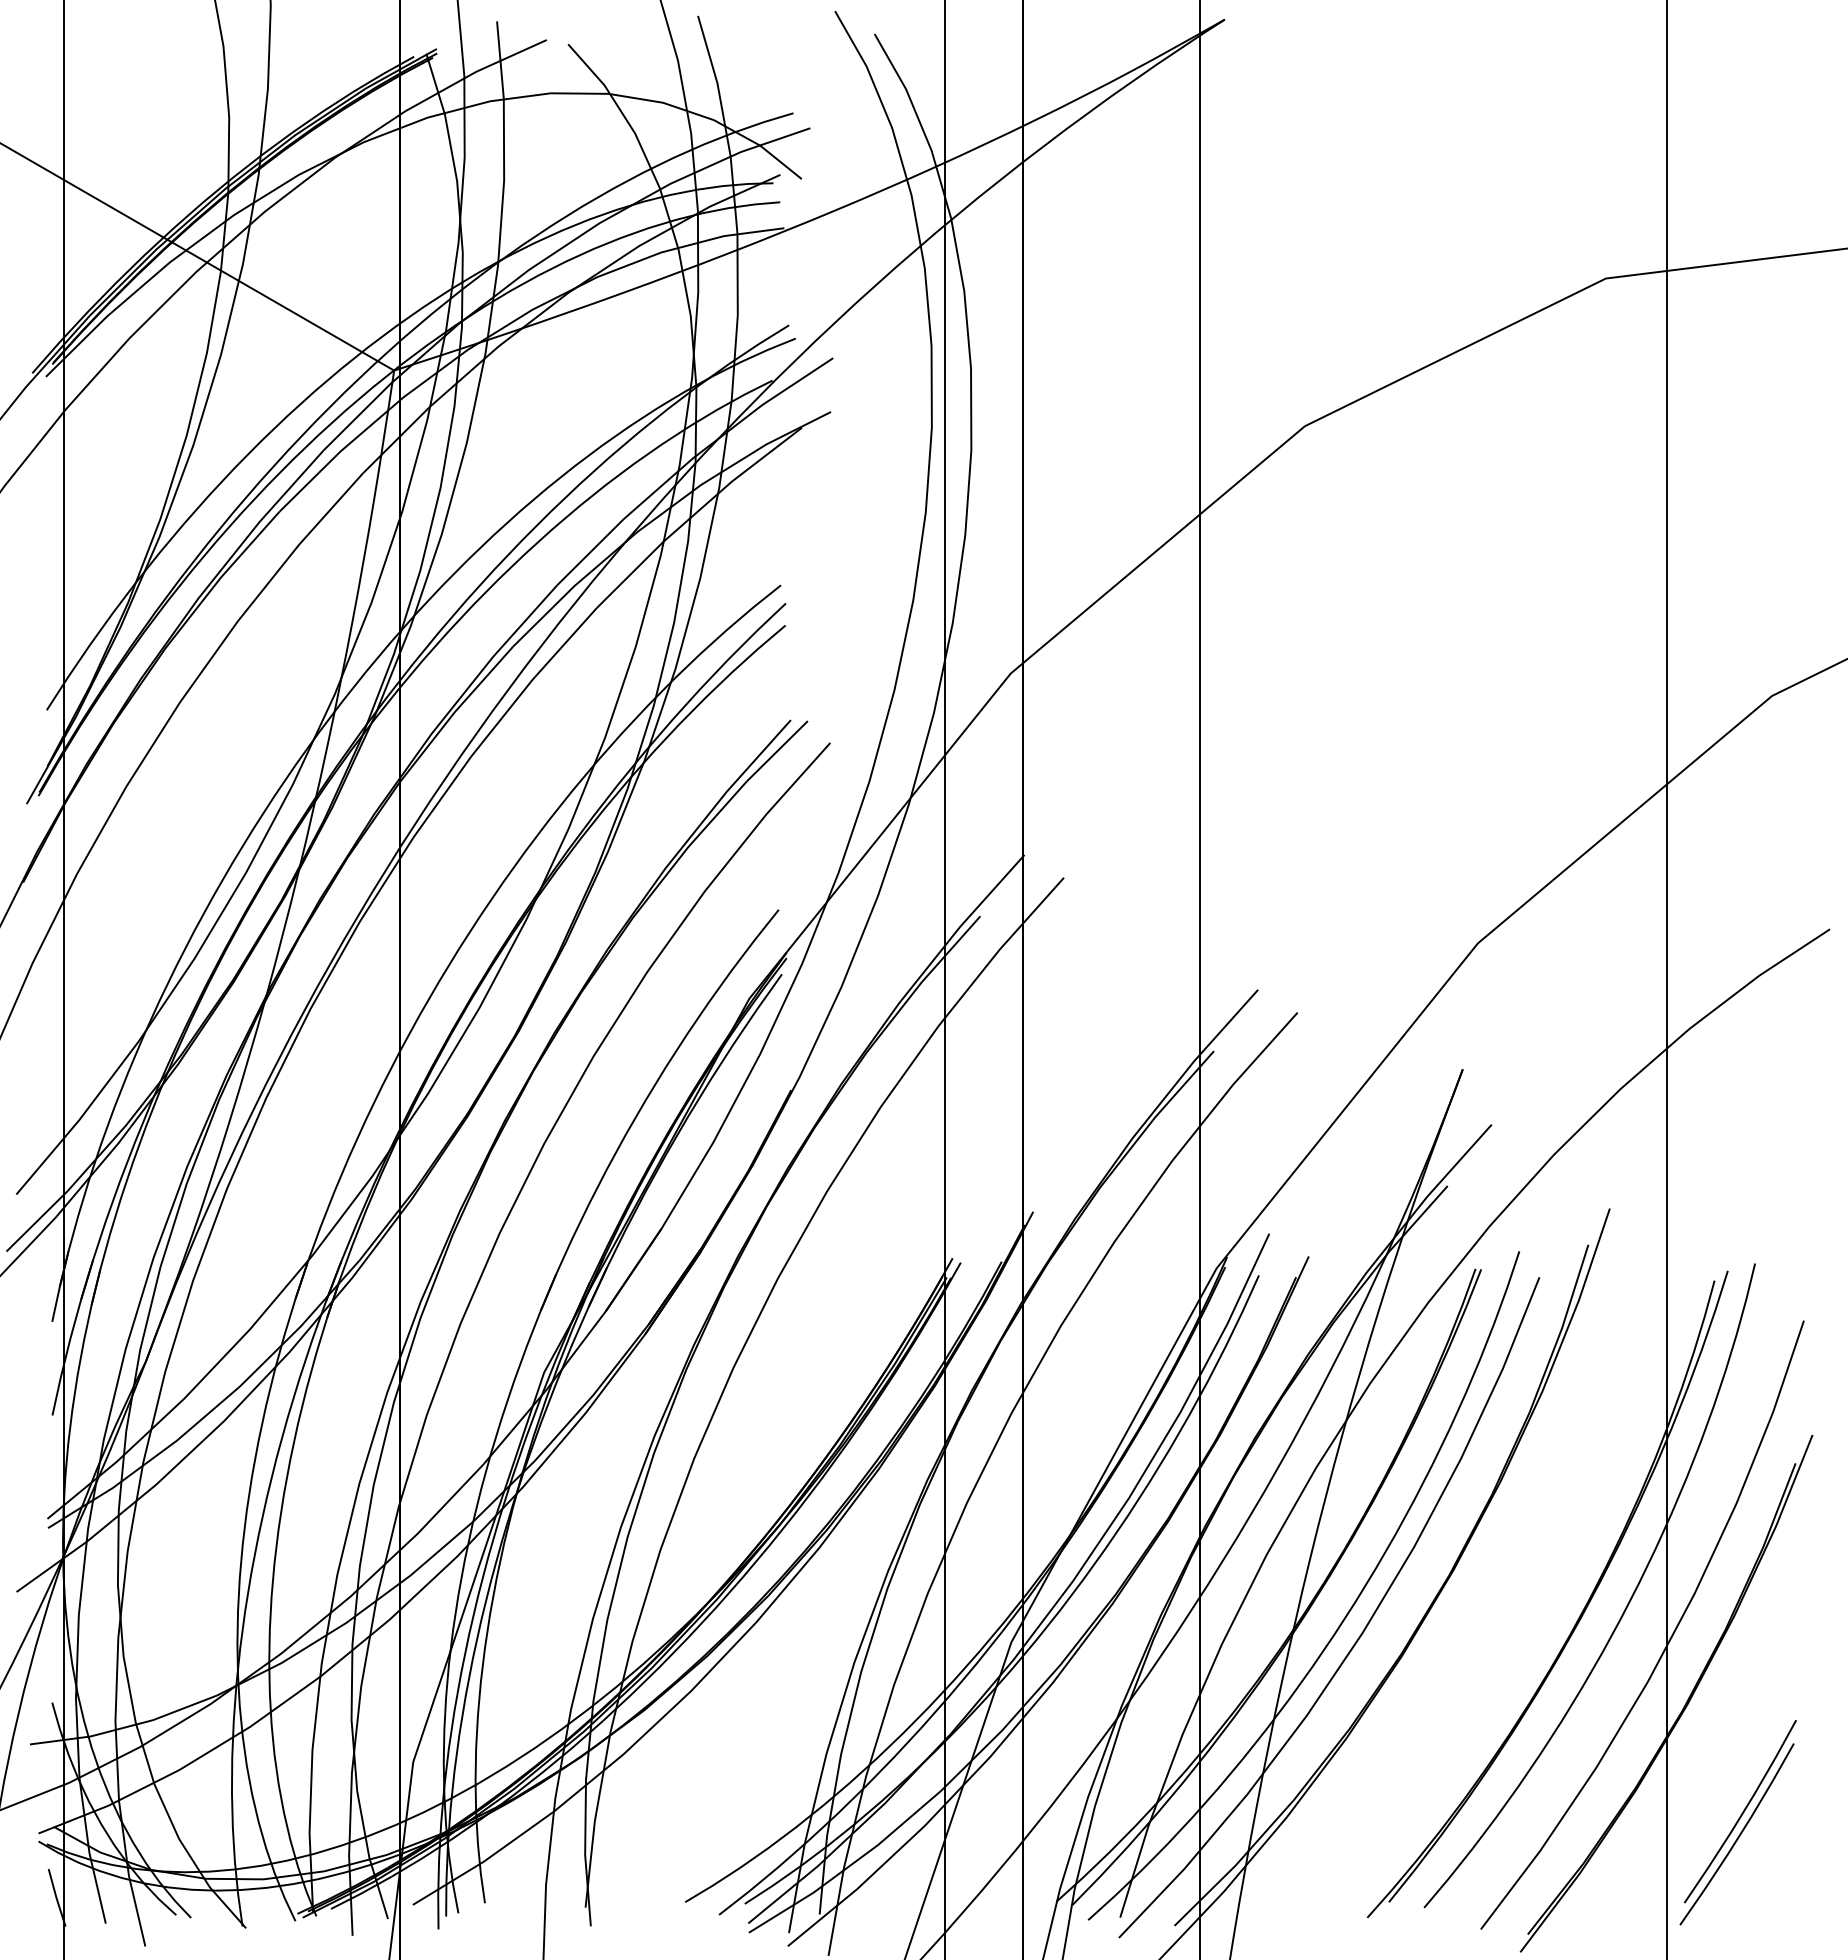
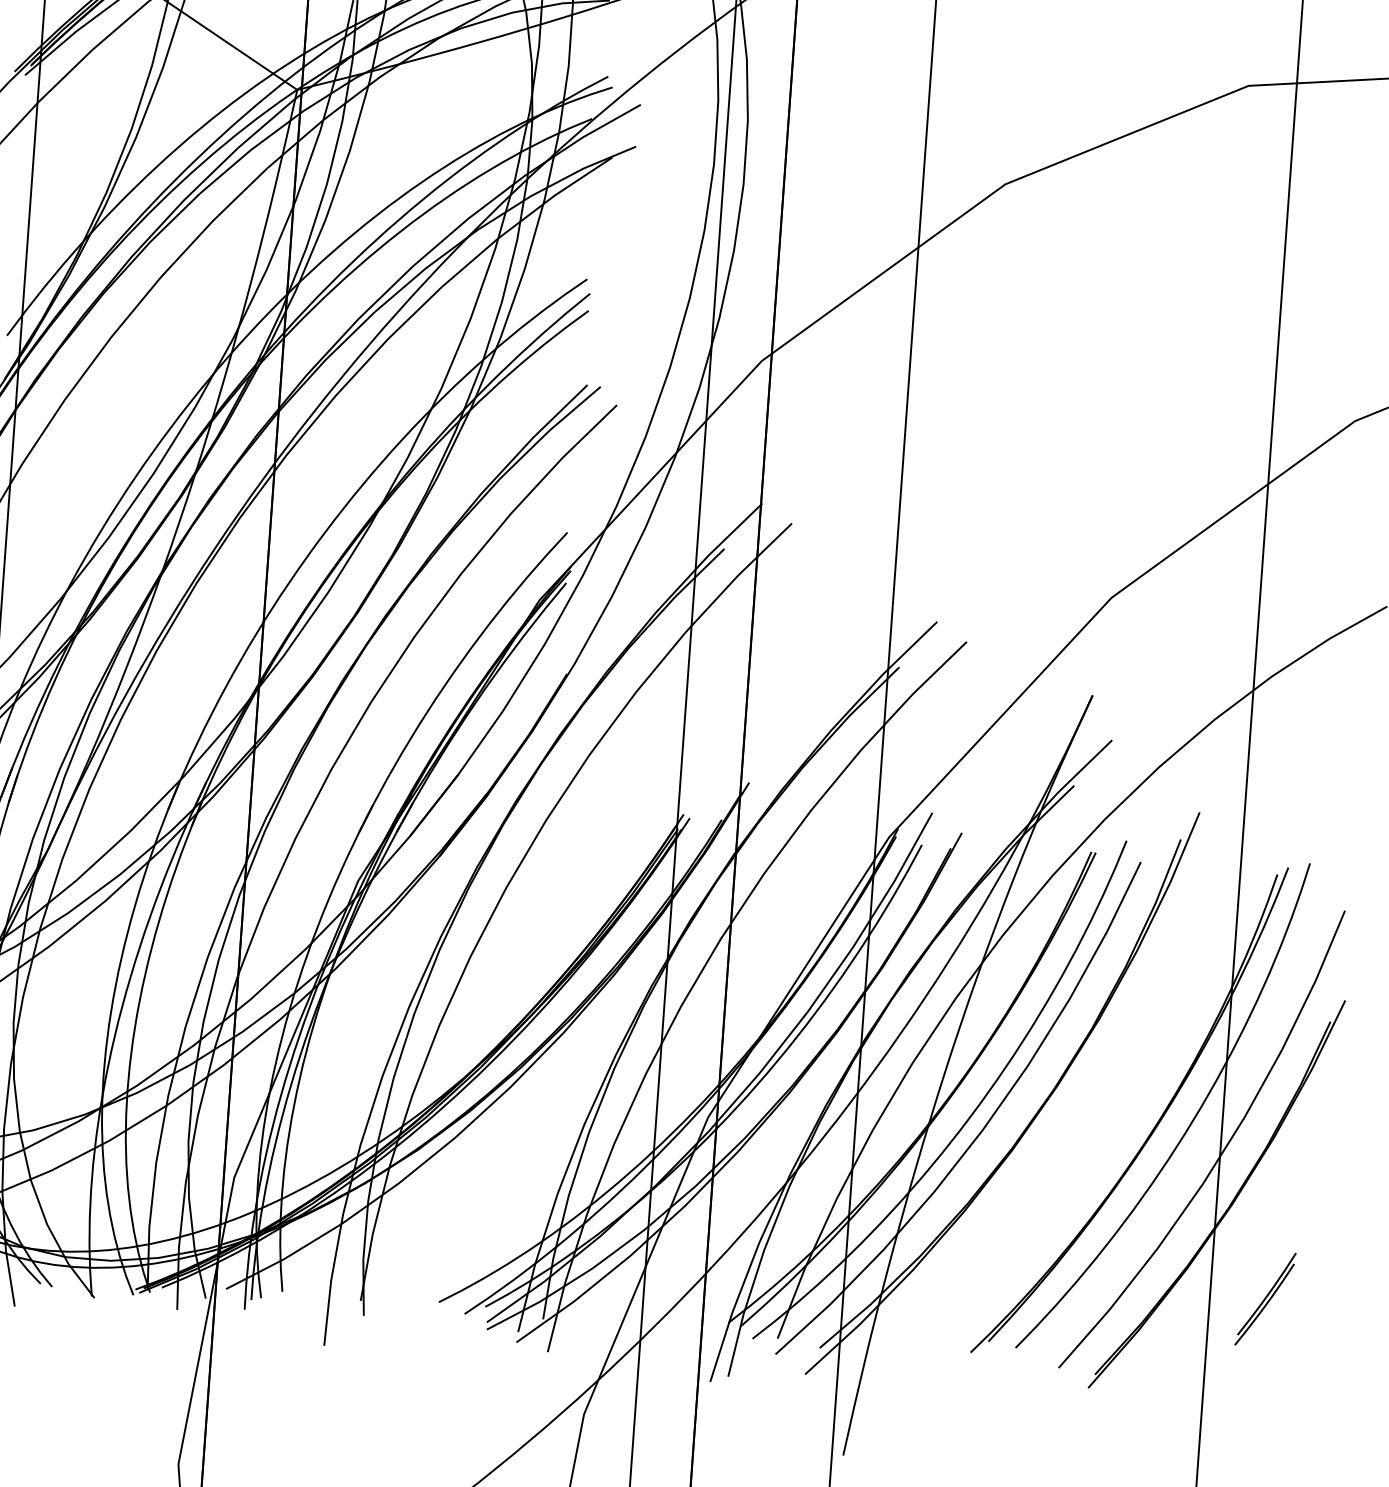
part: (1737, 1822) -> (1265, 1298), size x0.6

